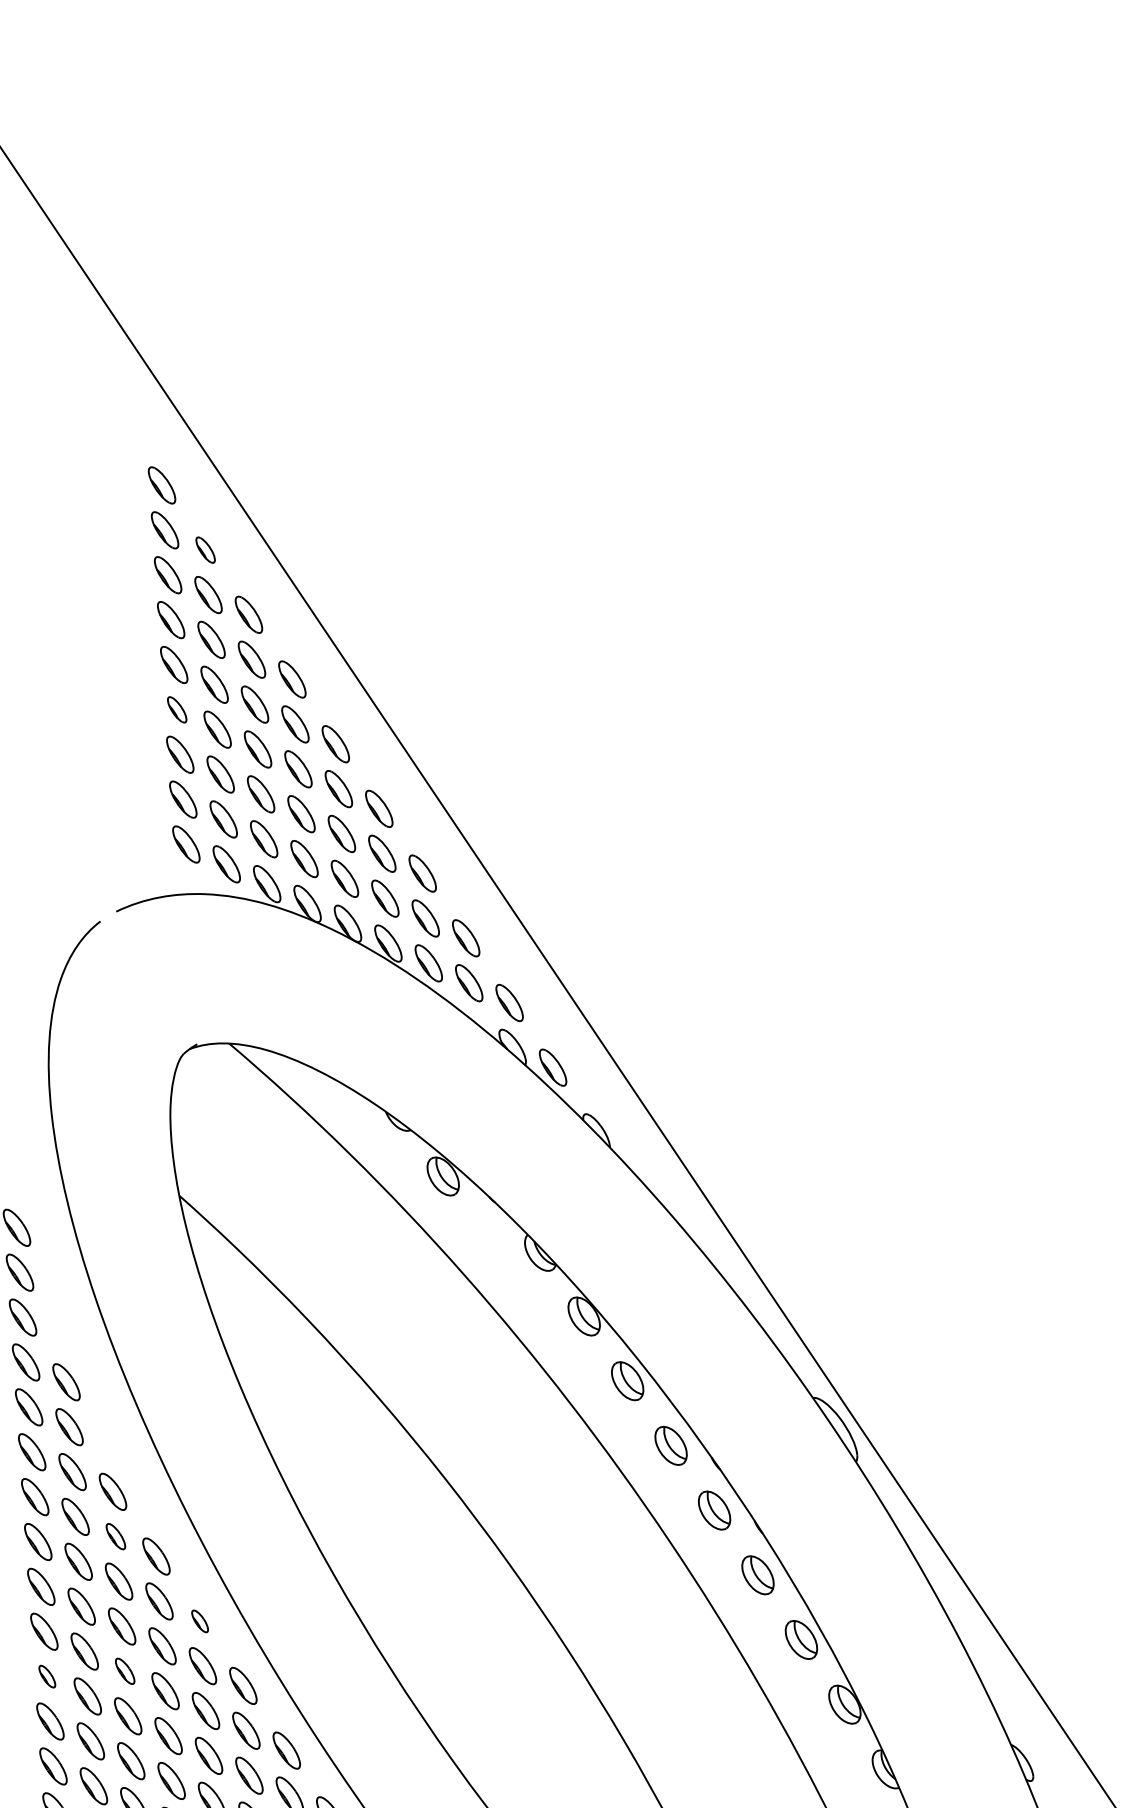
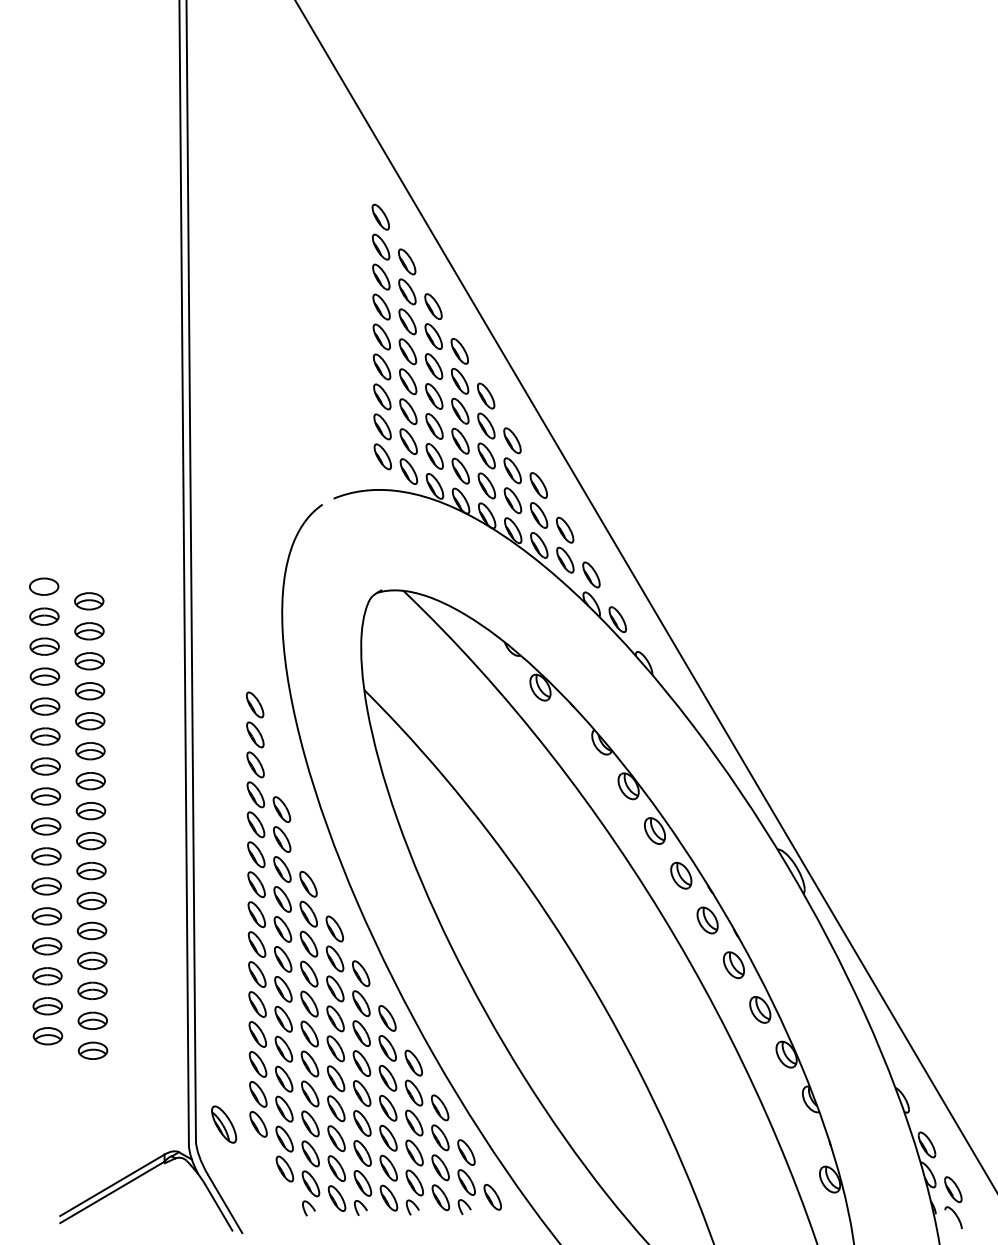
part: (205, 549) -> (407, 261), size x1.43
part: (176, 709) -> (381, 366), size x1.43
part: (115, 1535) -> (308, 913), size x1.43
part: (200, 1620) -> (361, 973), size x1.67
part: (125, 1670) -> (309, 1003), size x1.43
part: (47, 1676) -> (257, 1004), size x1.67

